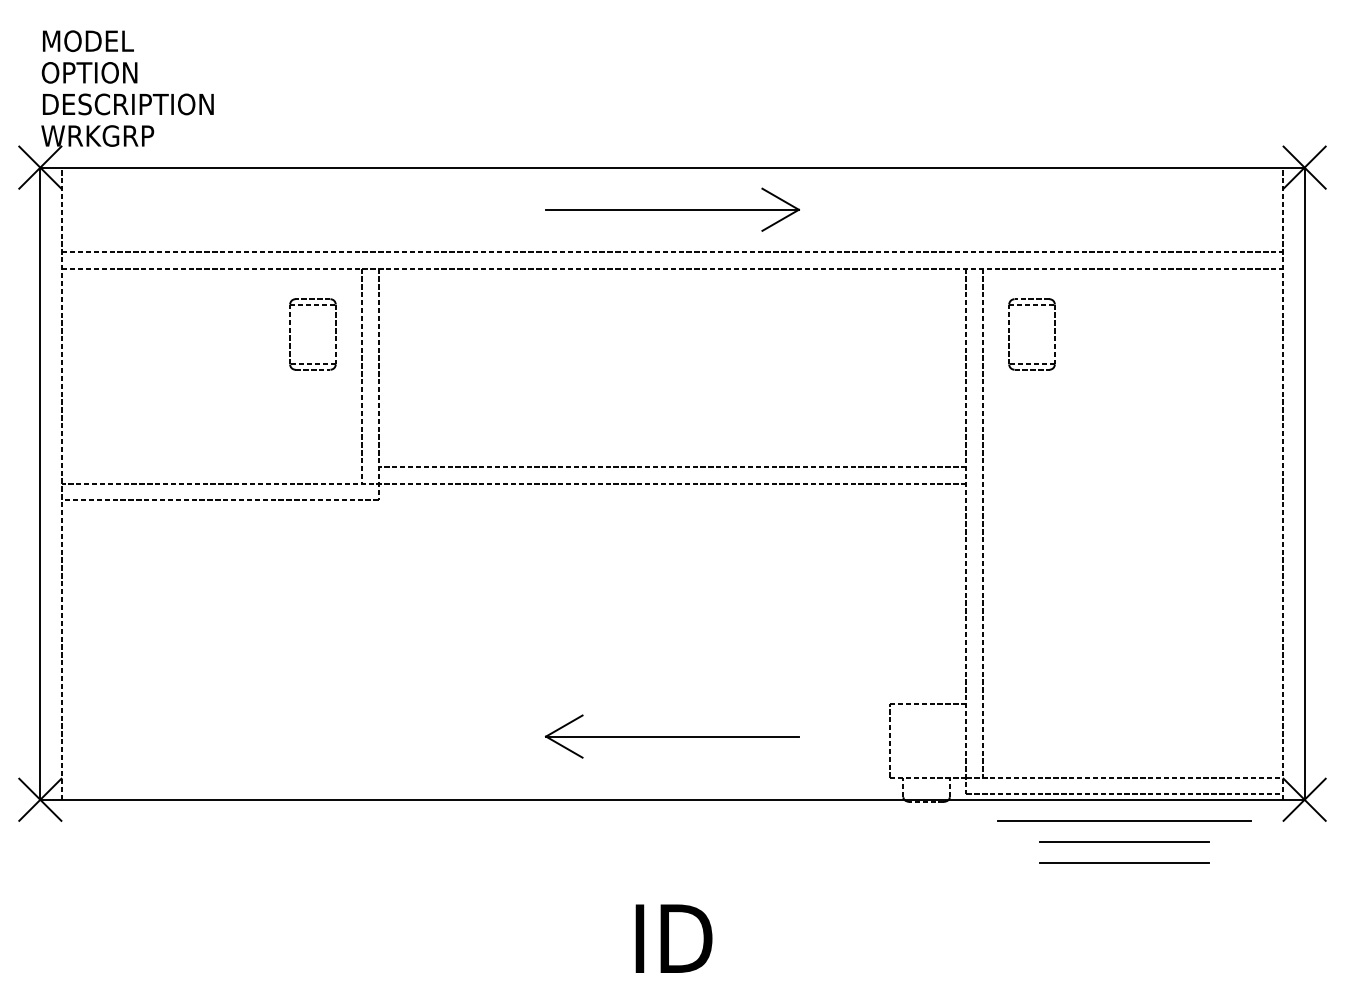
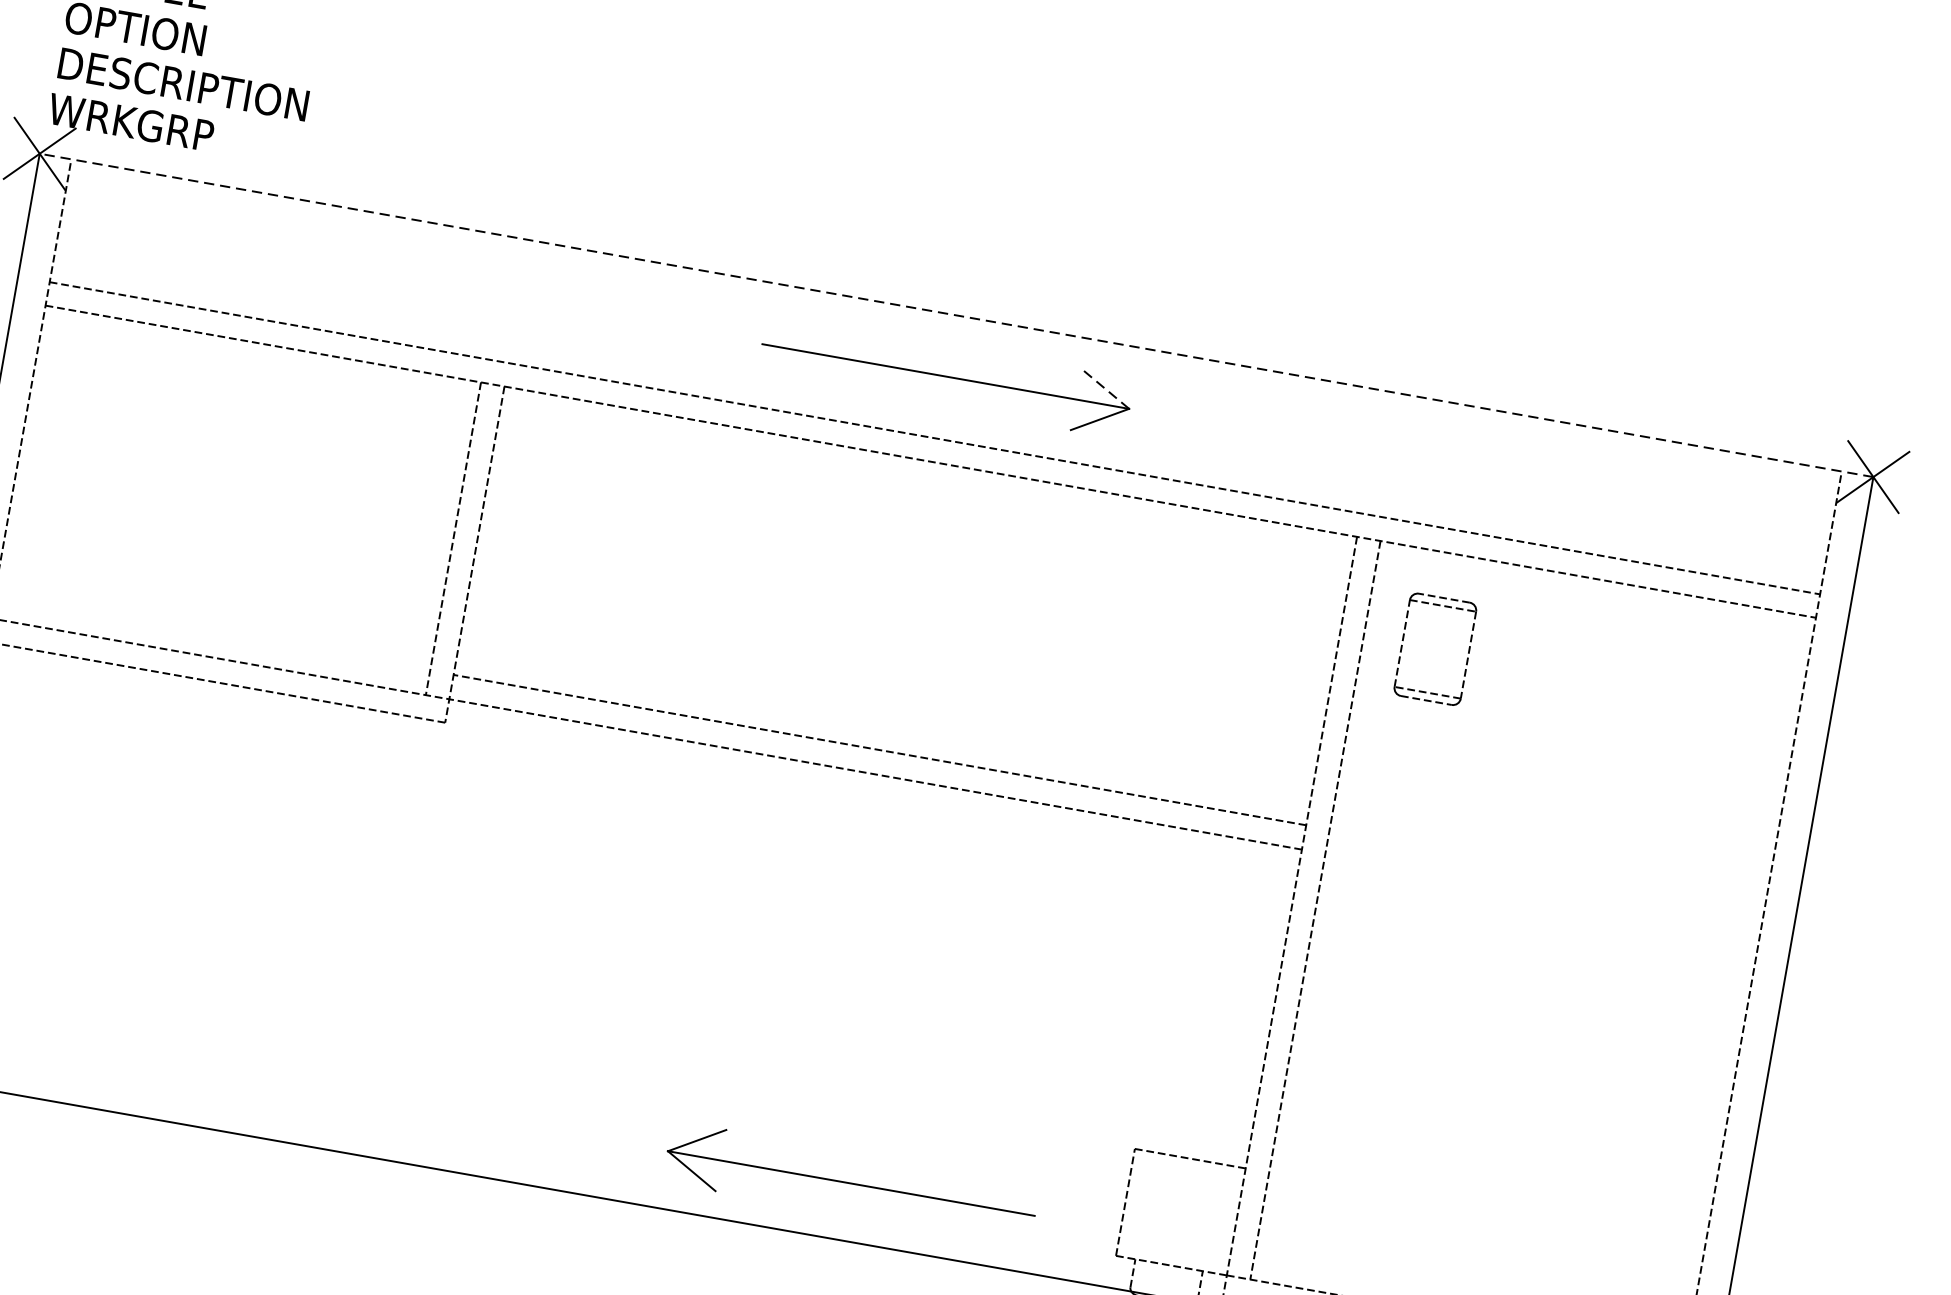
line: (671, 167) -> (955, 314), solid -> dashed
line: (780, 199) -> (1105, 389), solid -> dashed
part: (290, 335) -> (359, 461), removed
part: (671, 736) -> (849, 1183), moved

